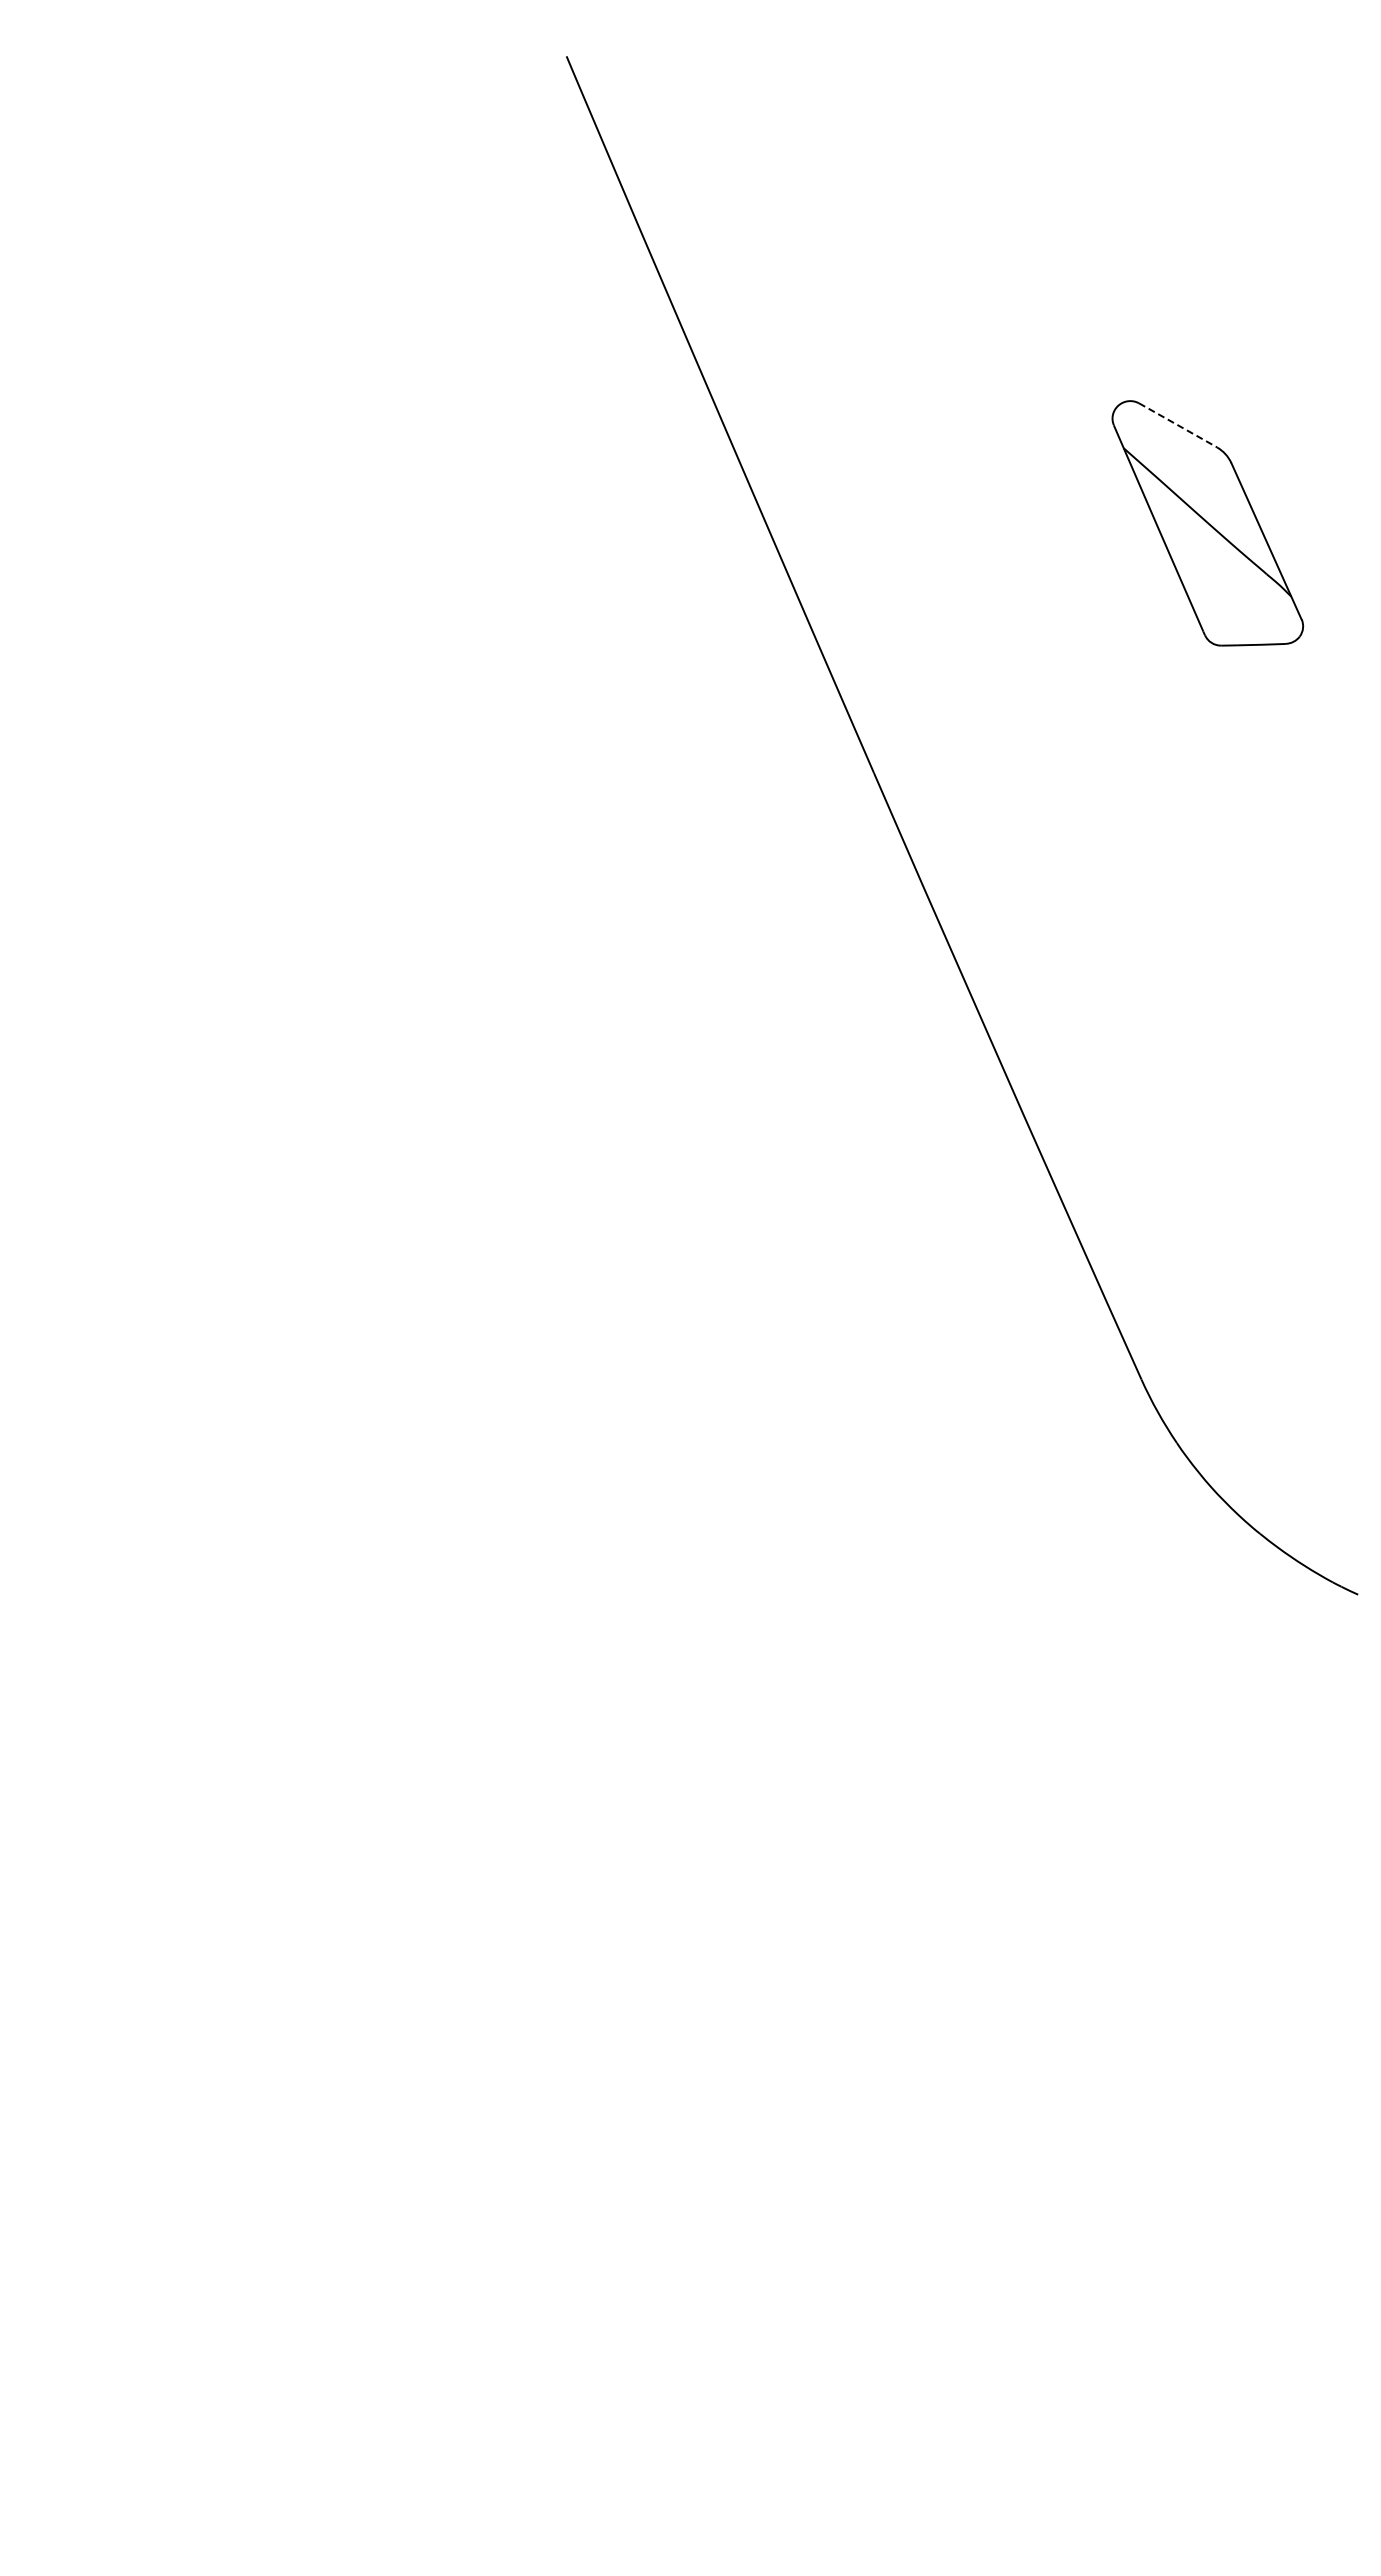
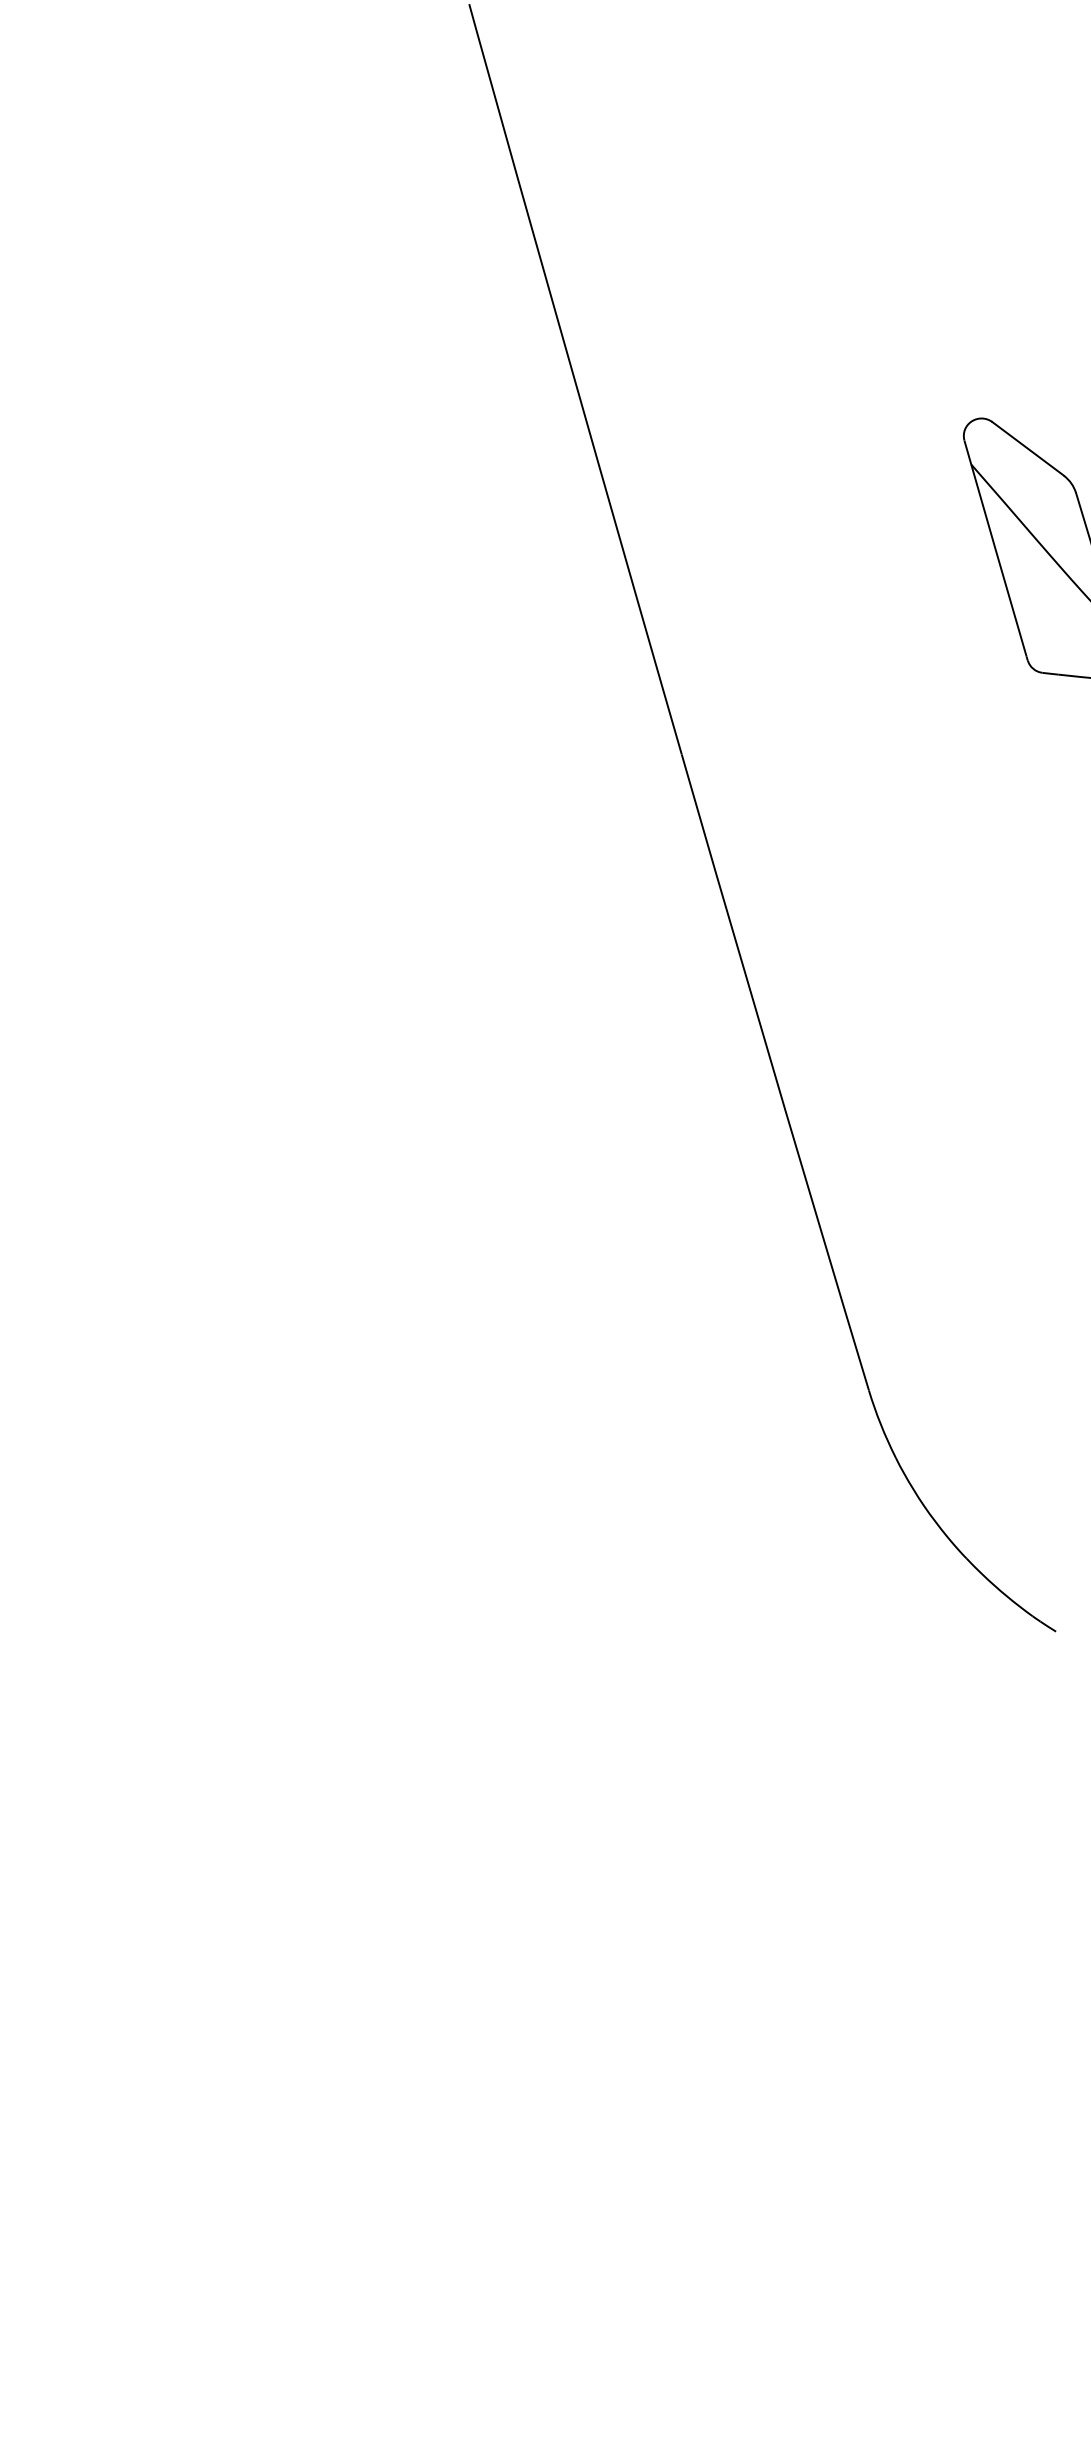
line: (1178, 425) -> (1028, 449), dashed -> solid

